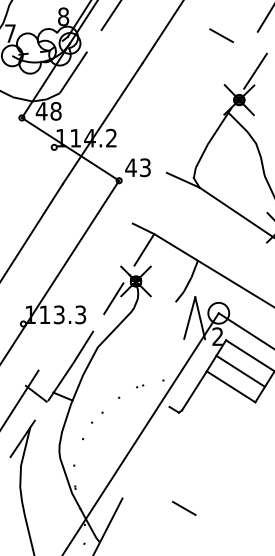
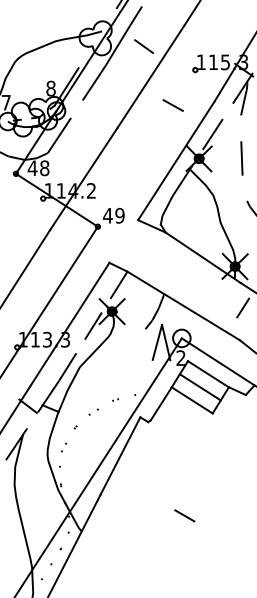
line: (220, 35) -> (172, 105), moved
line: (212, 102) -> (176, 160), added
text: (144, 167) -> (119, 215), 43 -> 49
line: (85, 296) -> (69, 324), added
part: (92, 424) -> (75, 432), size x1.67
line: (145, 452) -> (120, 455), added
line: (183, 508) -> (184, 515), moved

